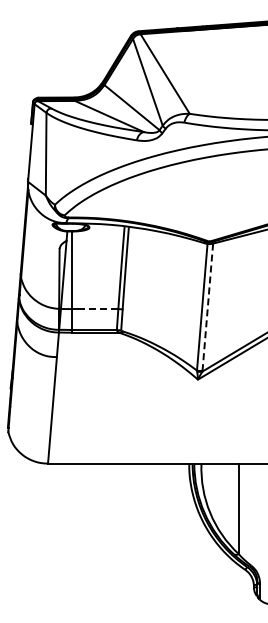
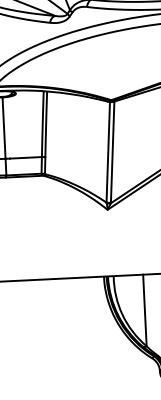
line: (207, 307) -> (112, 152), dashed -> solid
line: (97, 309) -> (25, 158), dashed -> solid

